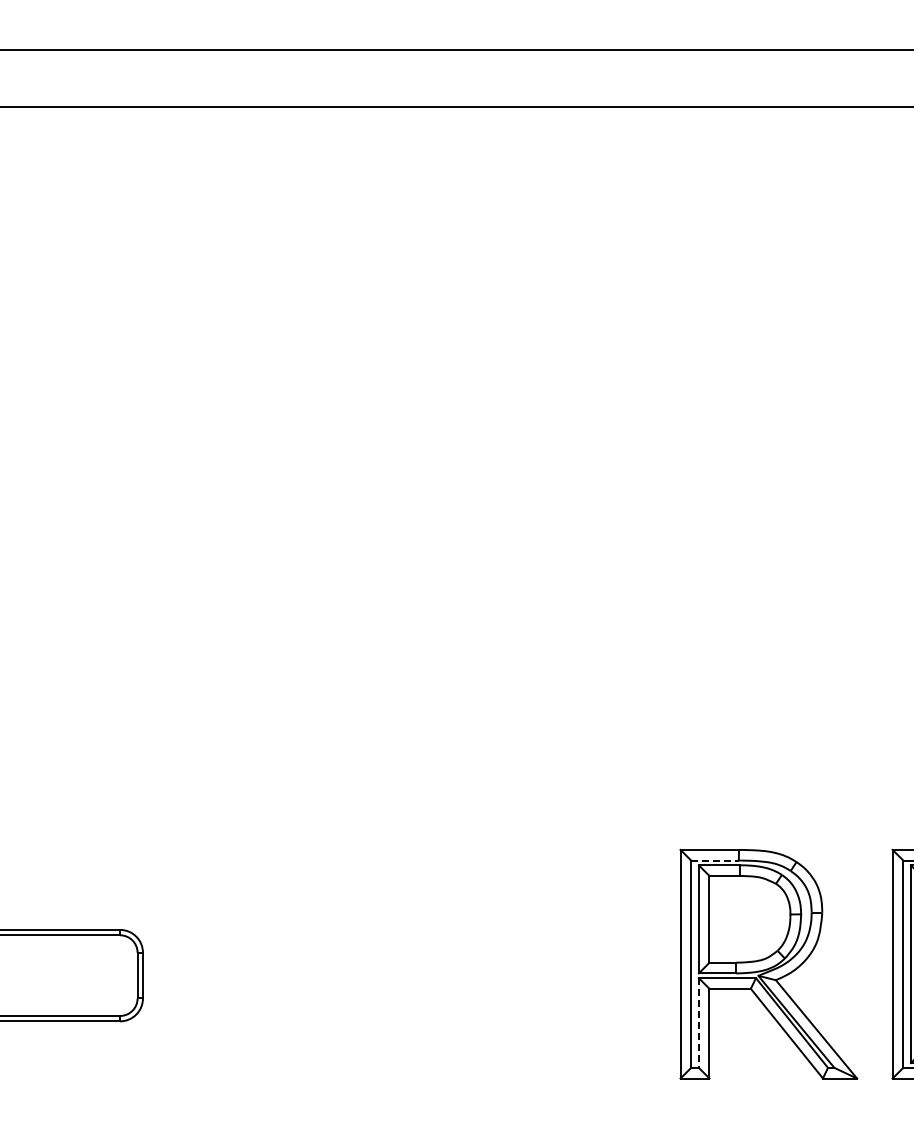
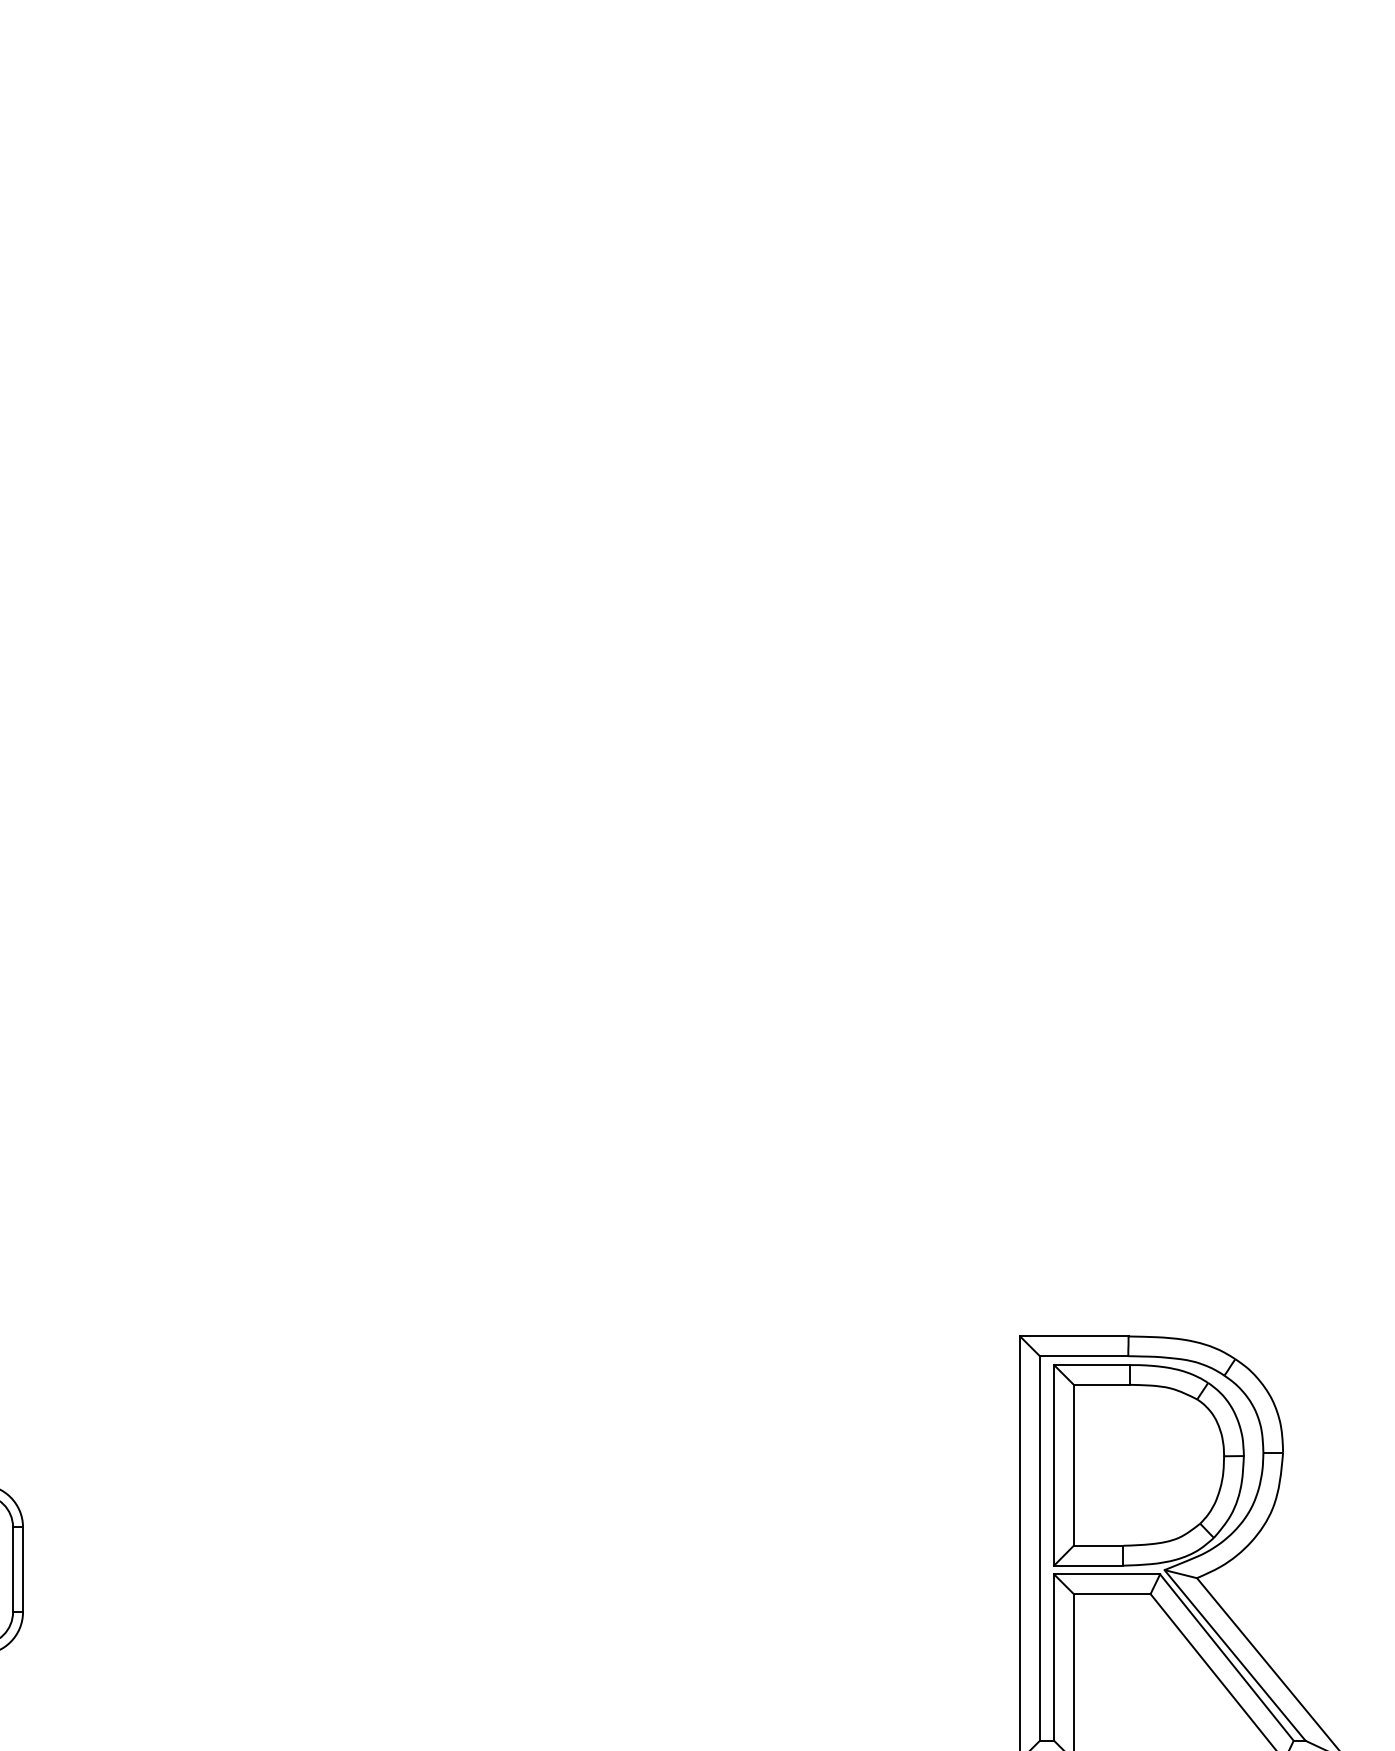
line: (715, 860) -> (1085, 1356), dashed -> solid
line: (698, 1023) -> (1053, 1658), dashed -> solid

